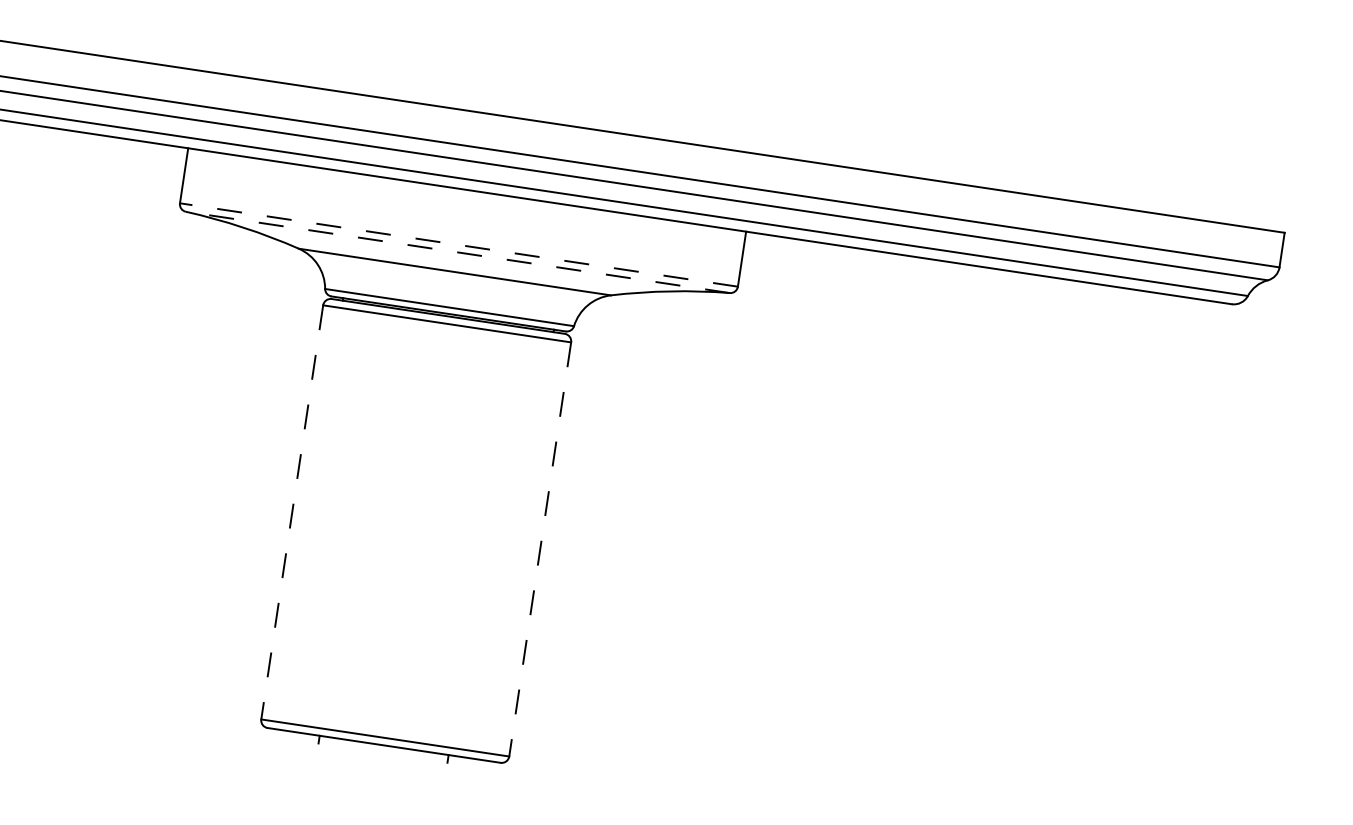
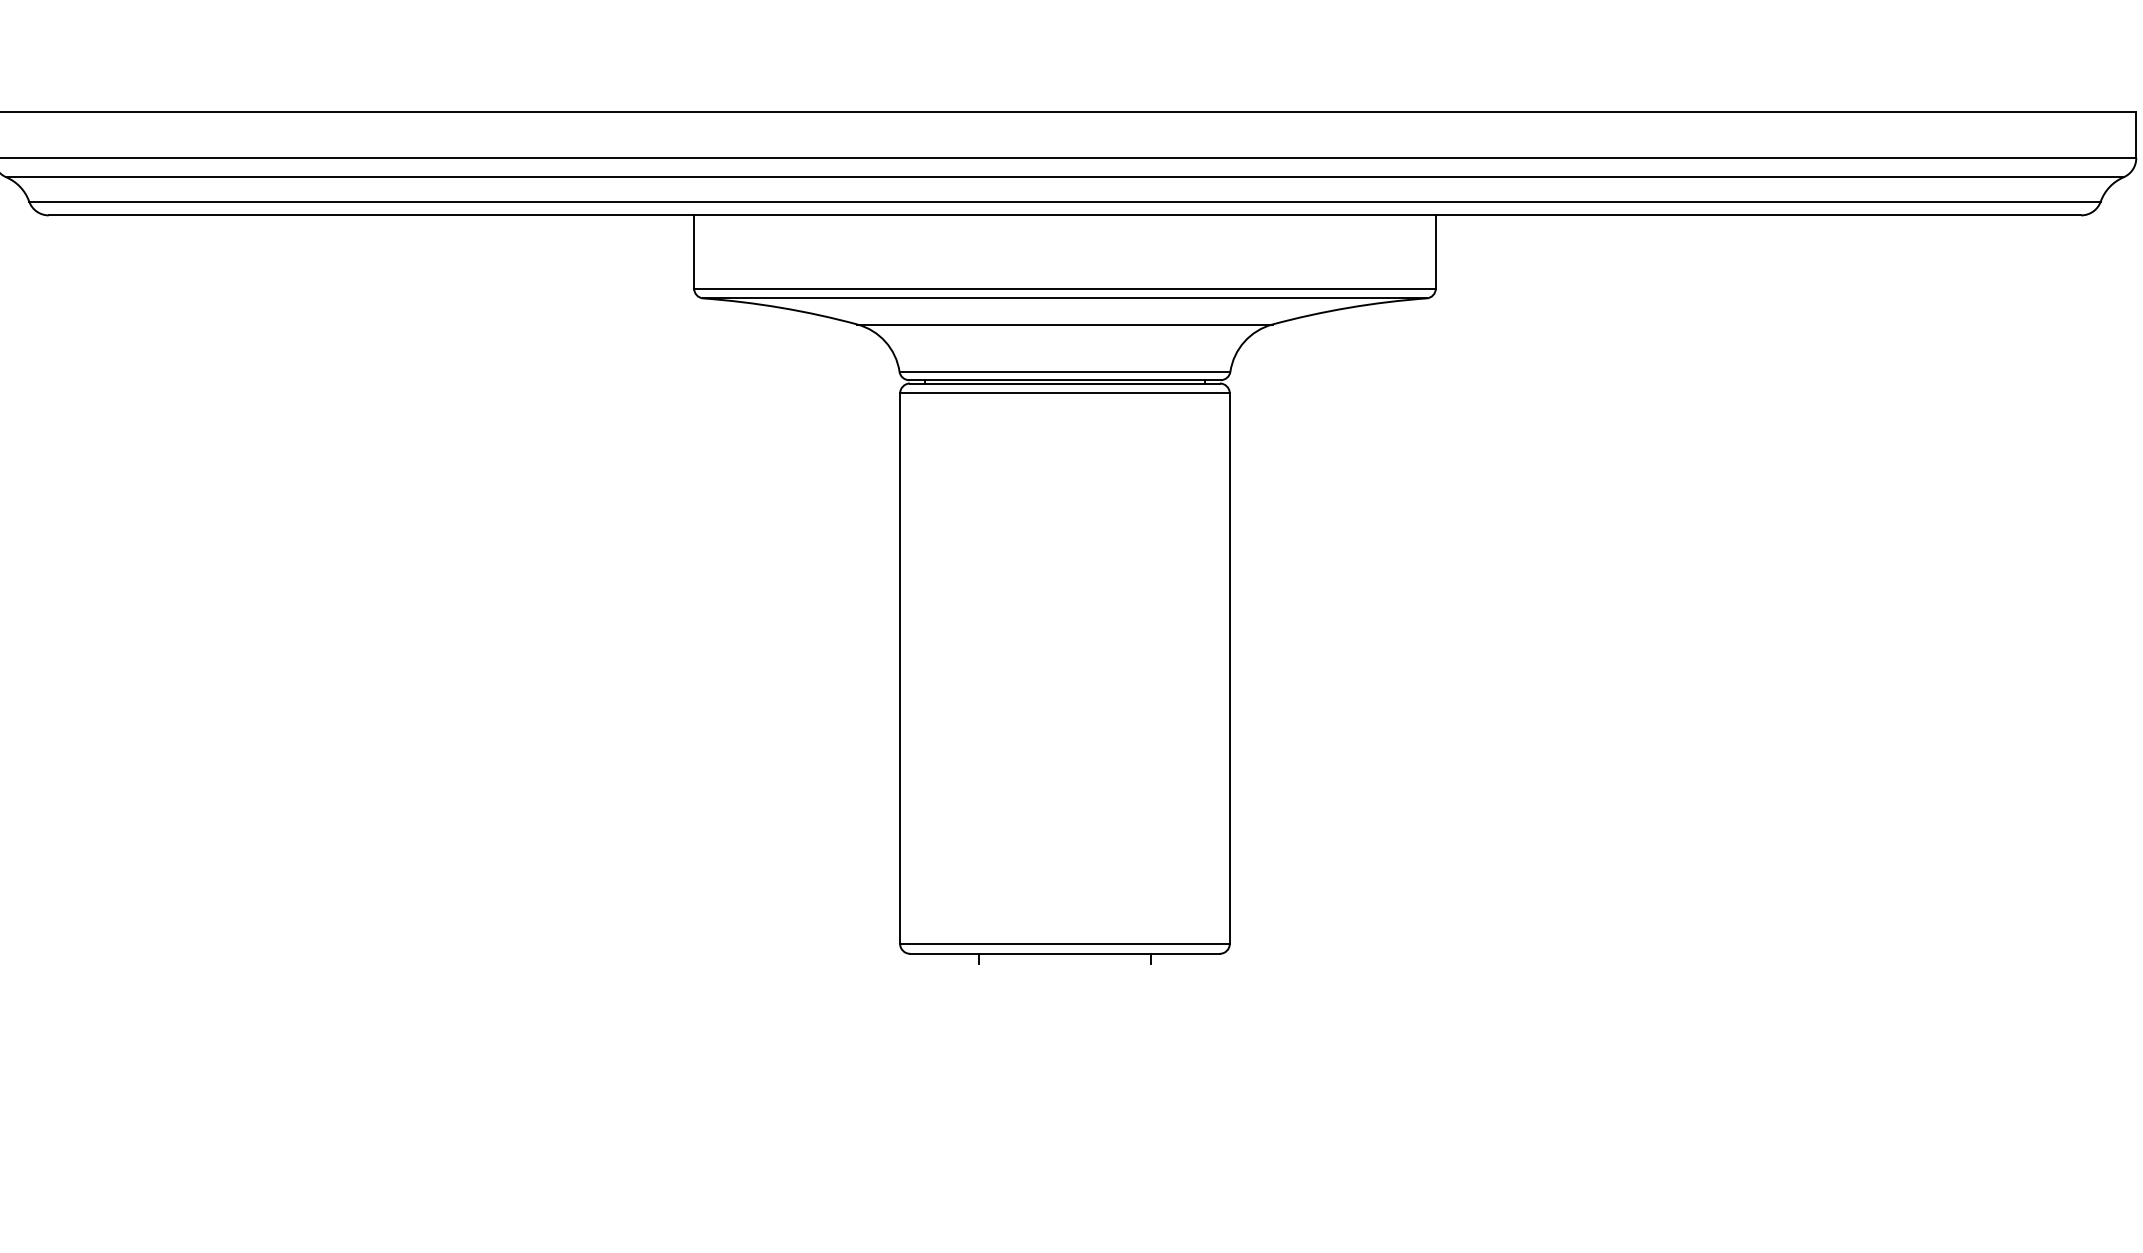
line: (458, 244) -> (1064, 288), dashed -> solid
line: (457, 252) -> (1064, 298), dashed -> solid
line: (292, 513) -> (900, 669), dashed -> solid
line: (539, 550) -> (1229, 669), dashed -> solid

